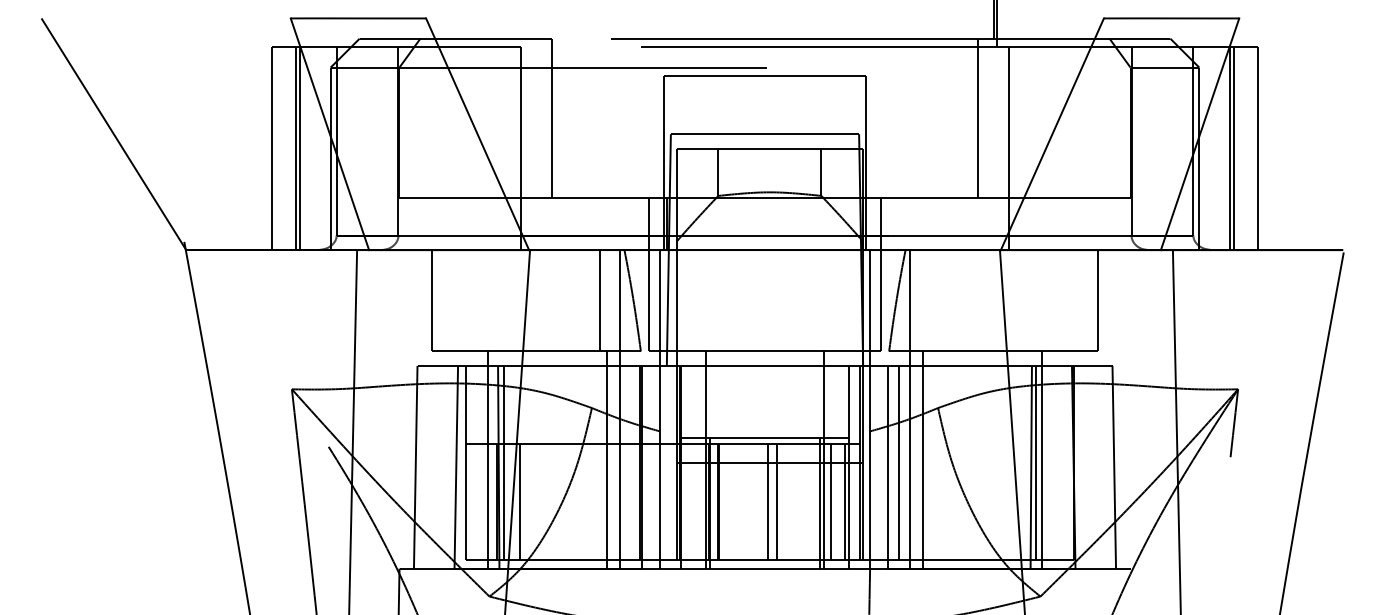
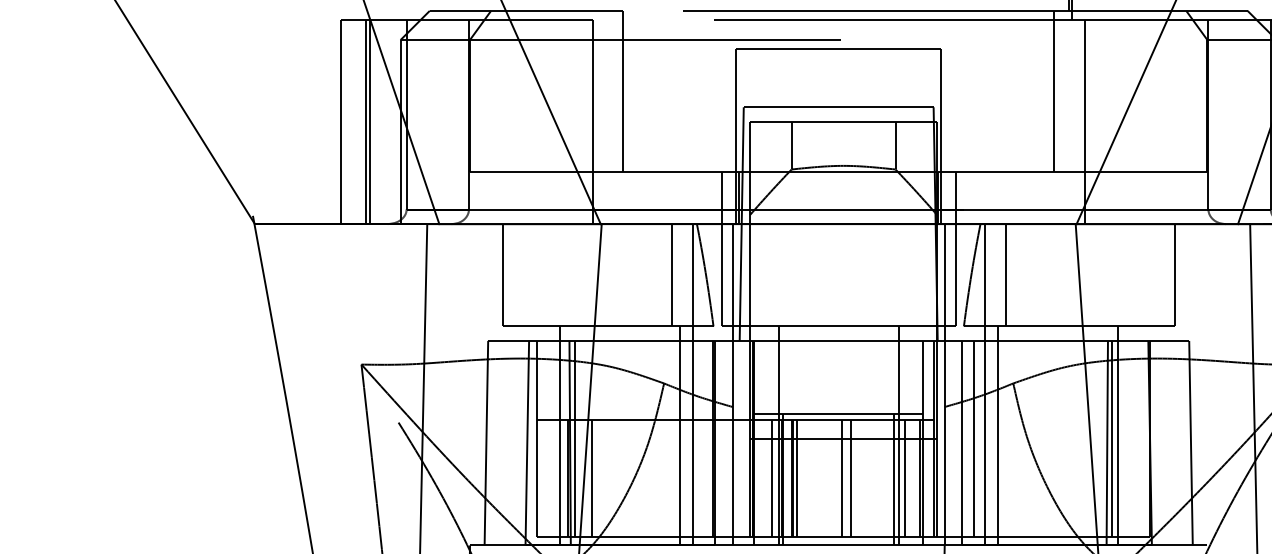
line: (930, 300) -> (1005, 274), added
line: (699, 501) -> (772, 477), added
line: (723, 501) -> (796, 477), added

